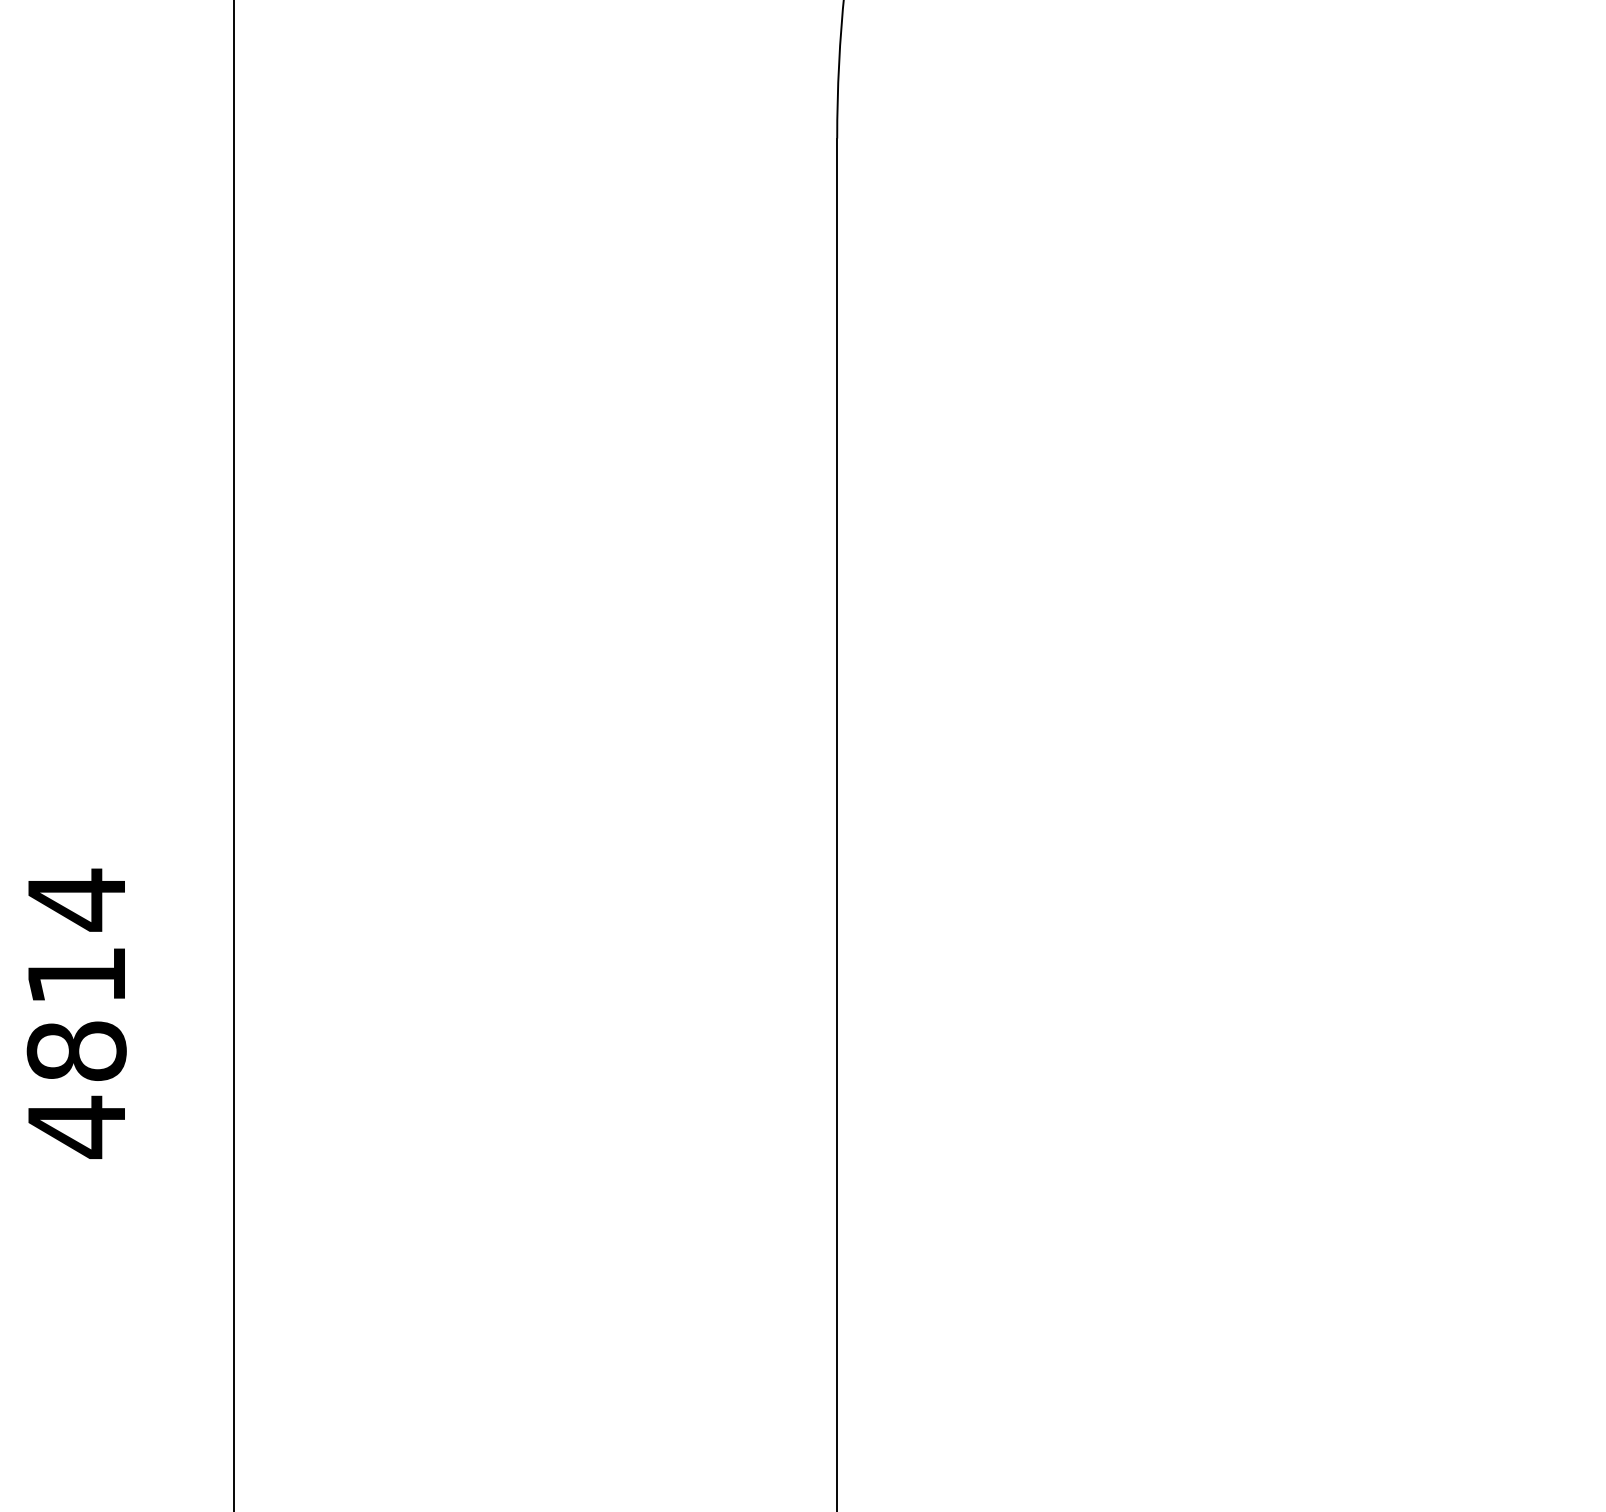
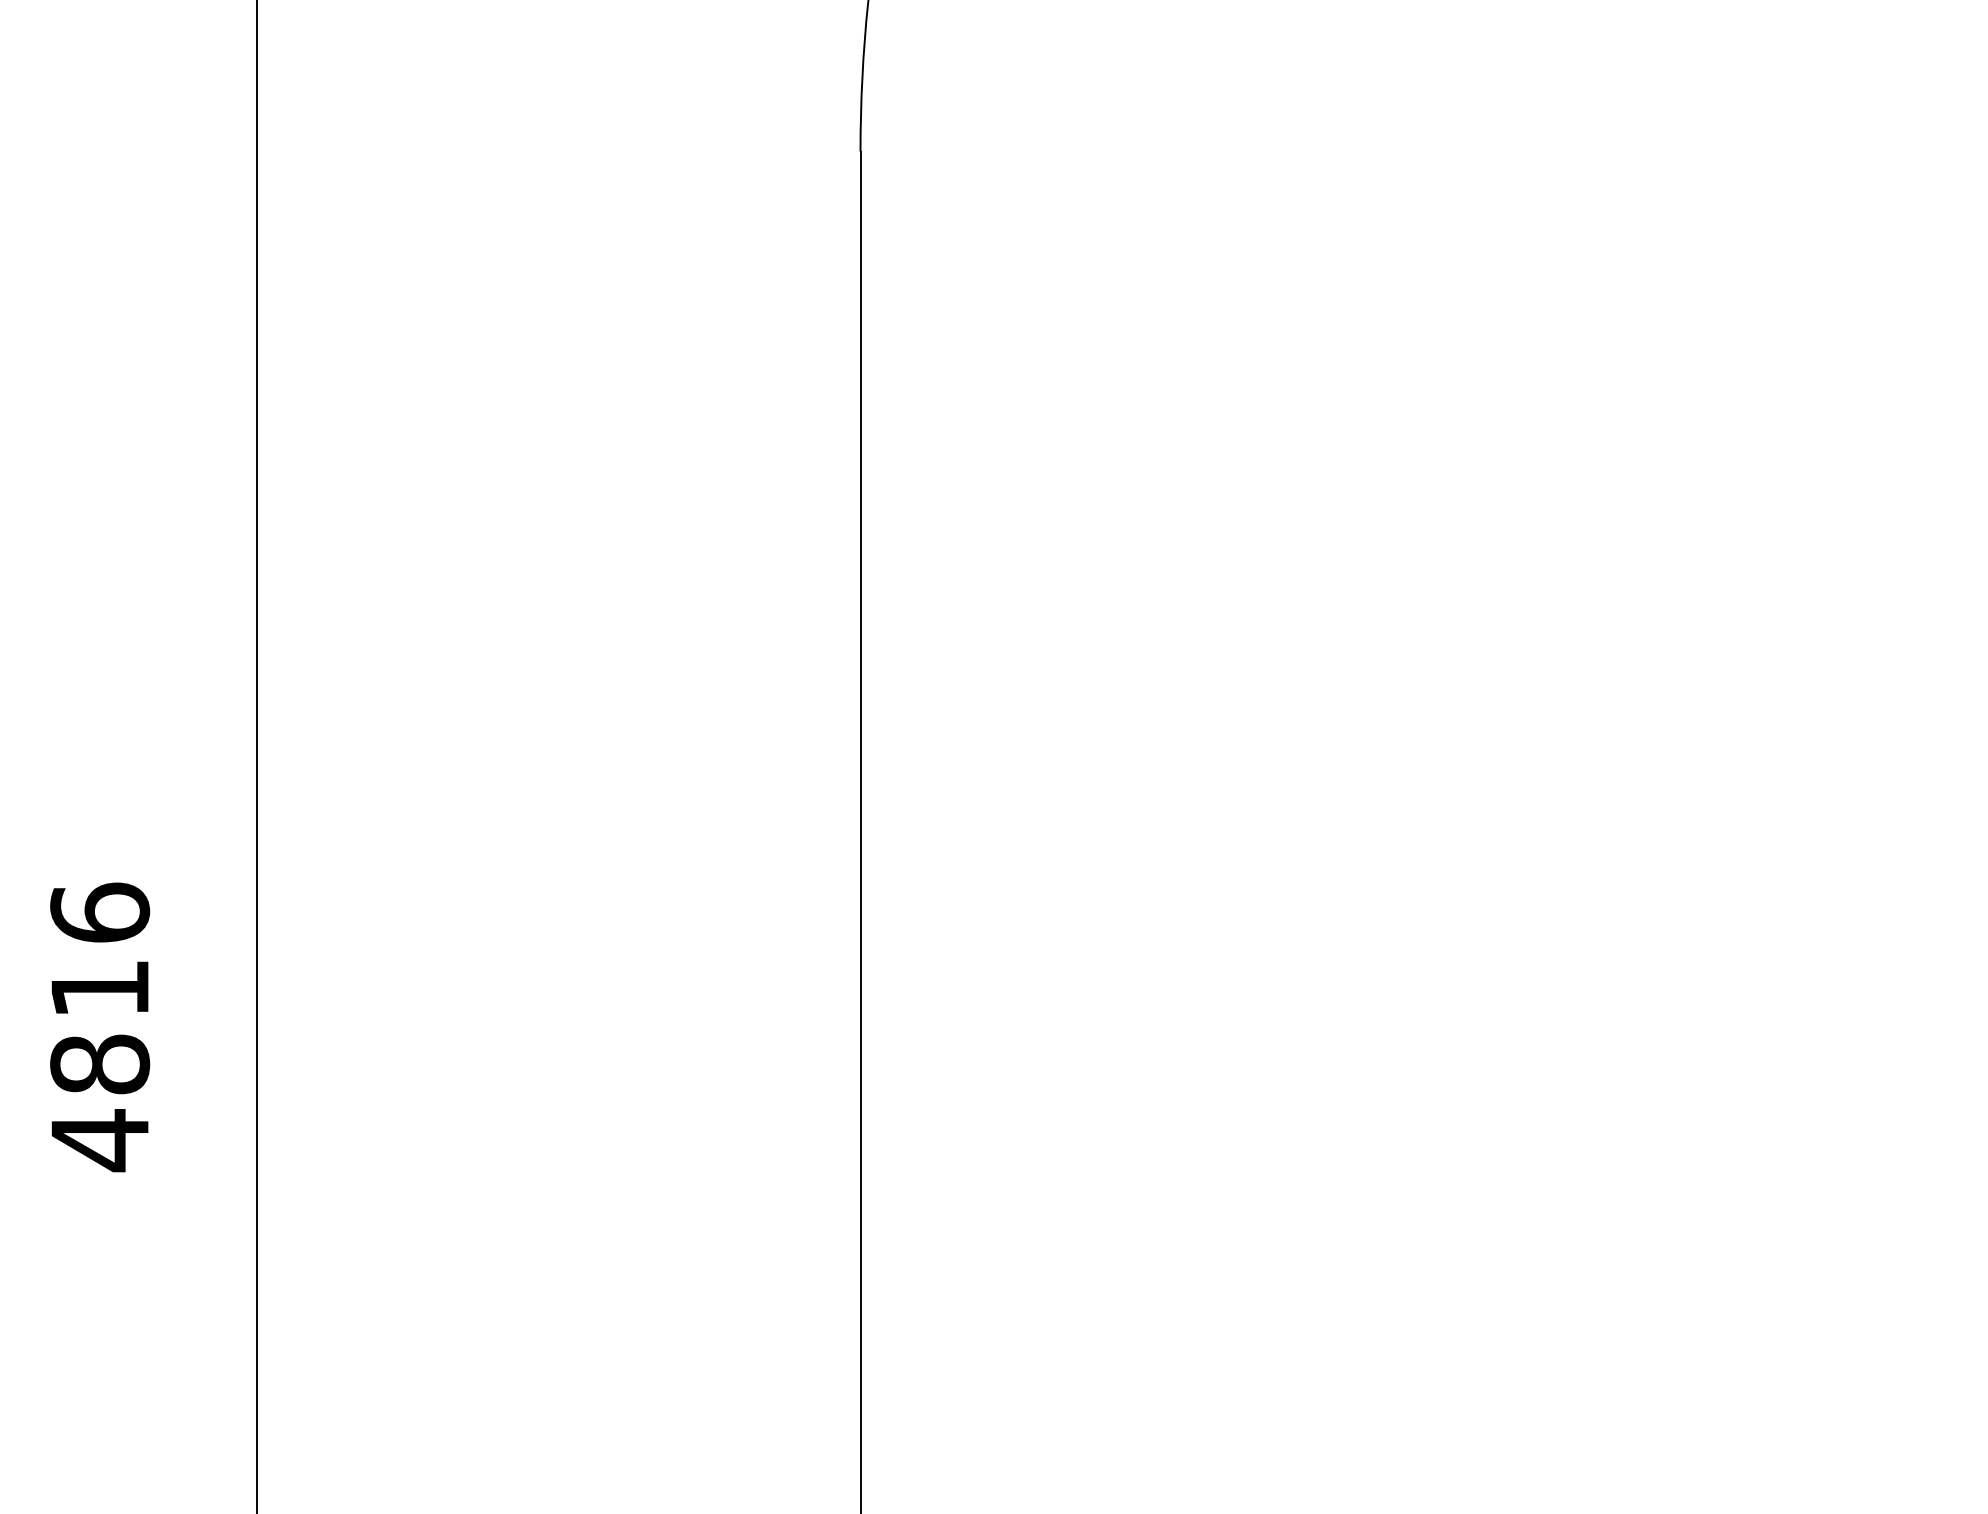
text: (77, 899) -> (100, 912), 4814 -> 4816

